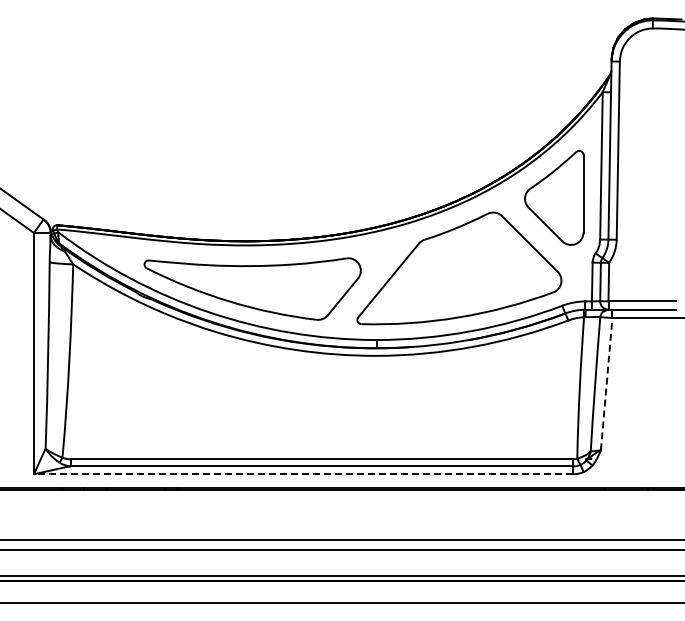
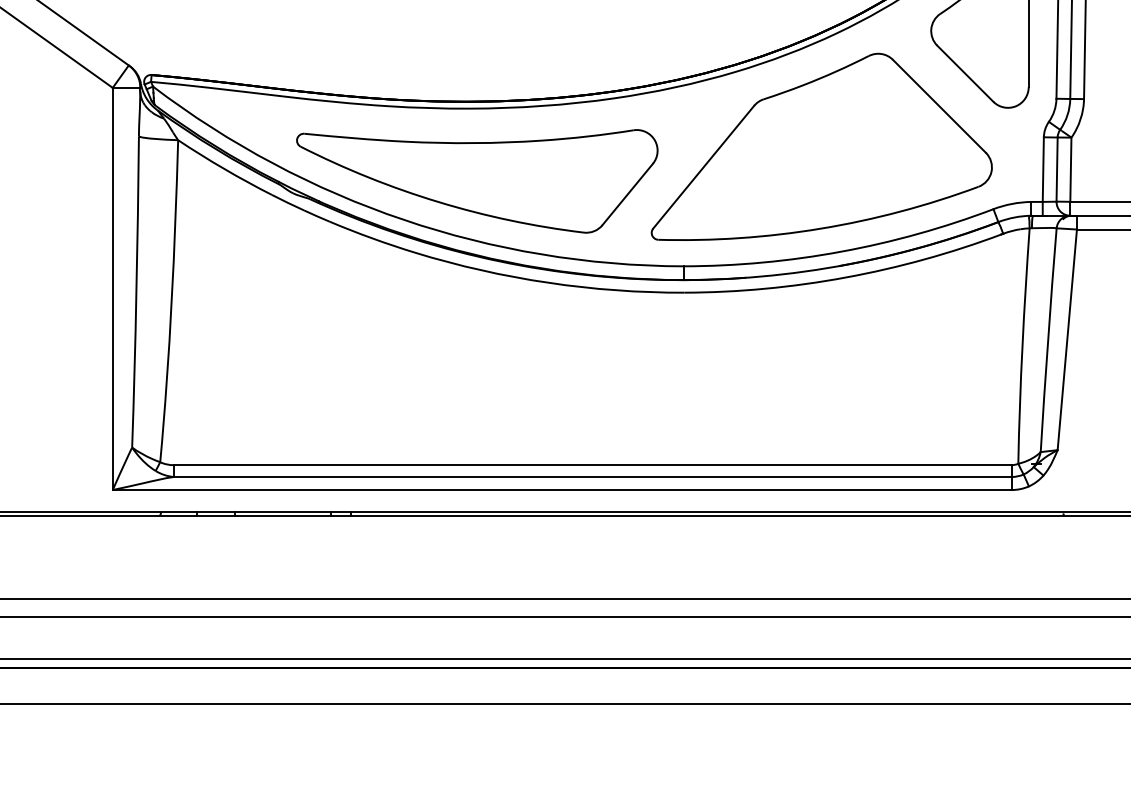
line: (606, 383) -> (1067, 338), dashed -> solid
line: (303, 474) -> (561, 490), dashed -> solid

